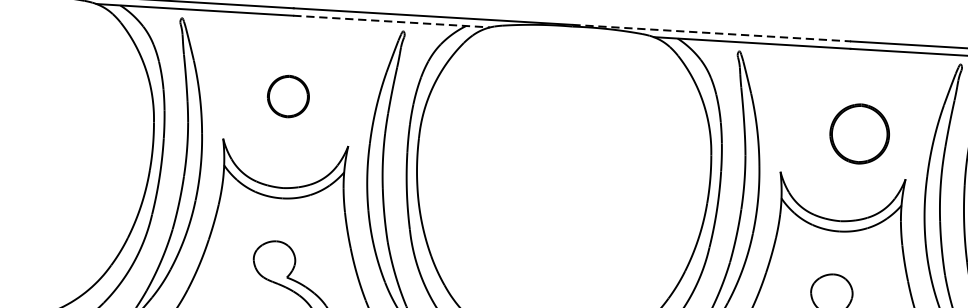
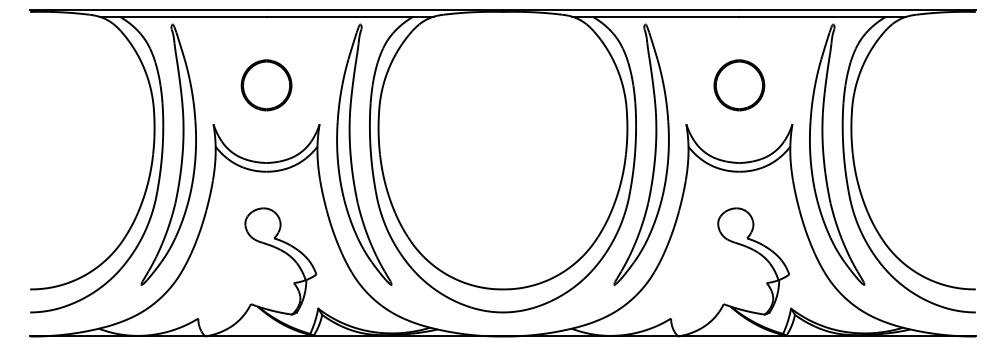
line: (392, 21) -> (350, 16), dashed -> solid
line: (712, 33) -> (621, 10), dashed -> solid
part: (288, 96) -> (266, 85), size x1.43
part: (859, 134) -> (739, 85), moved

